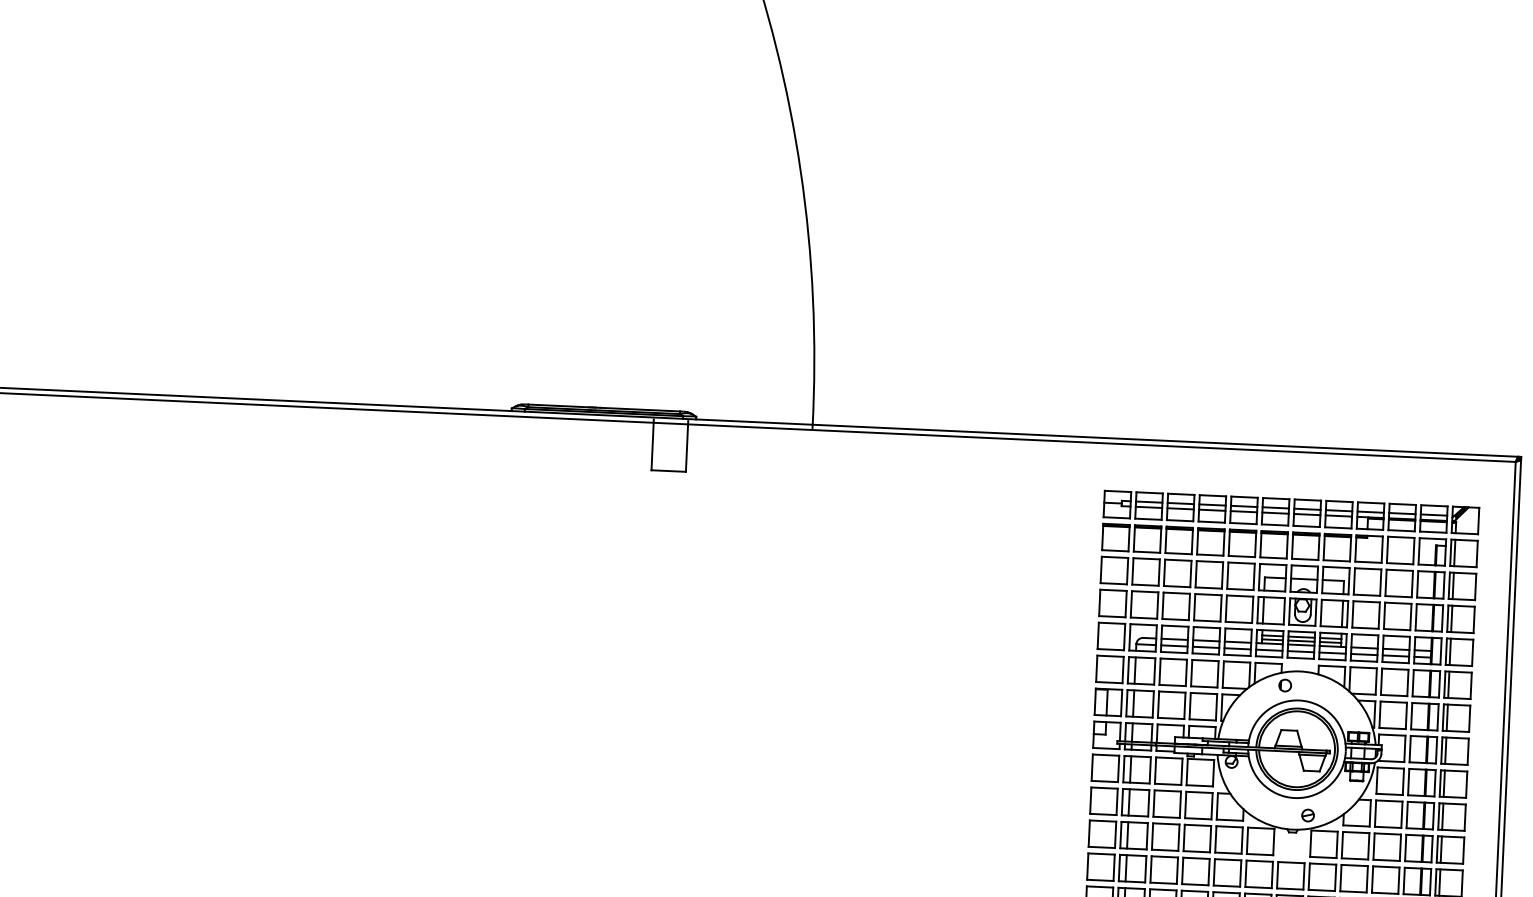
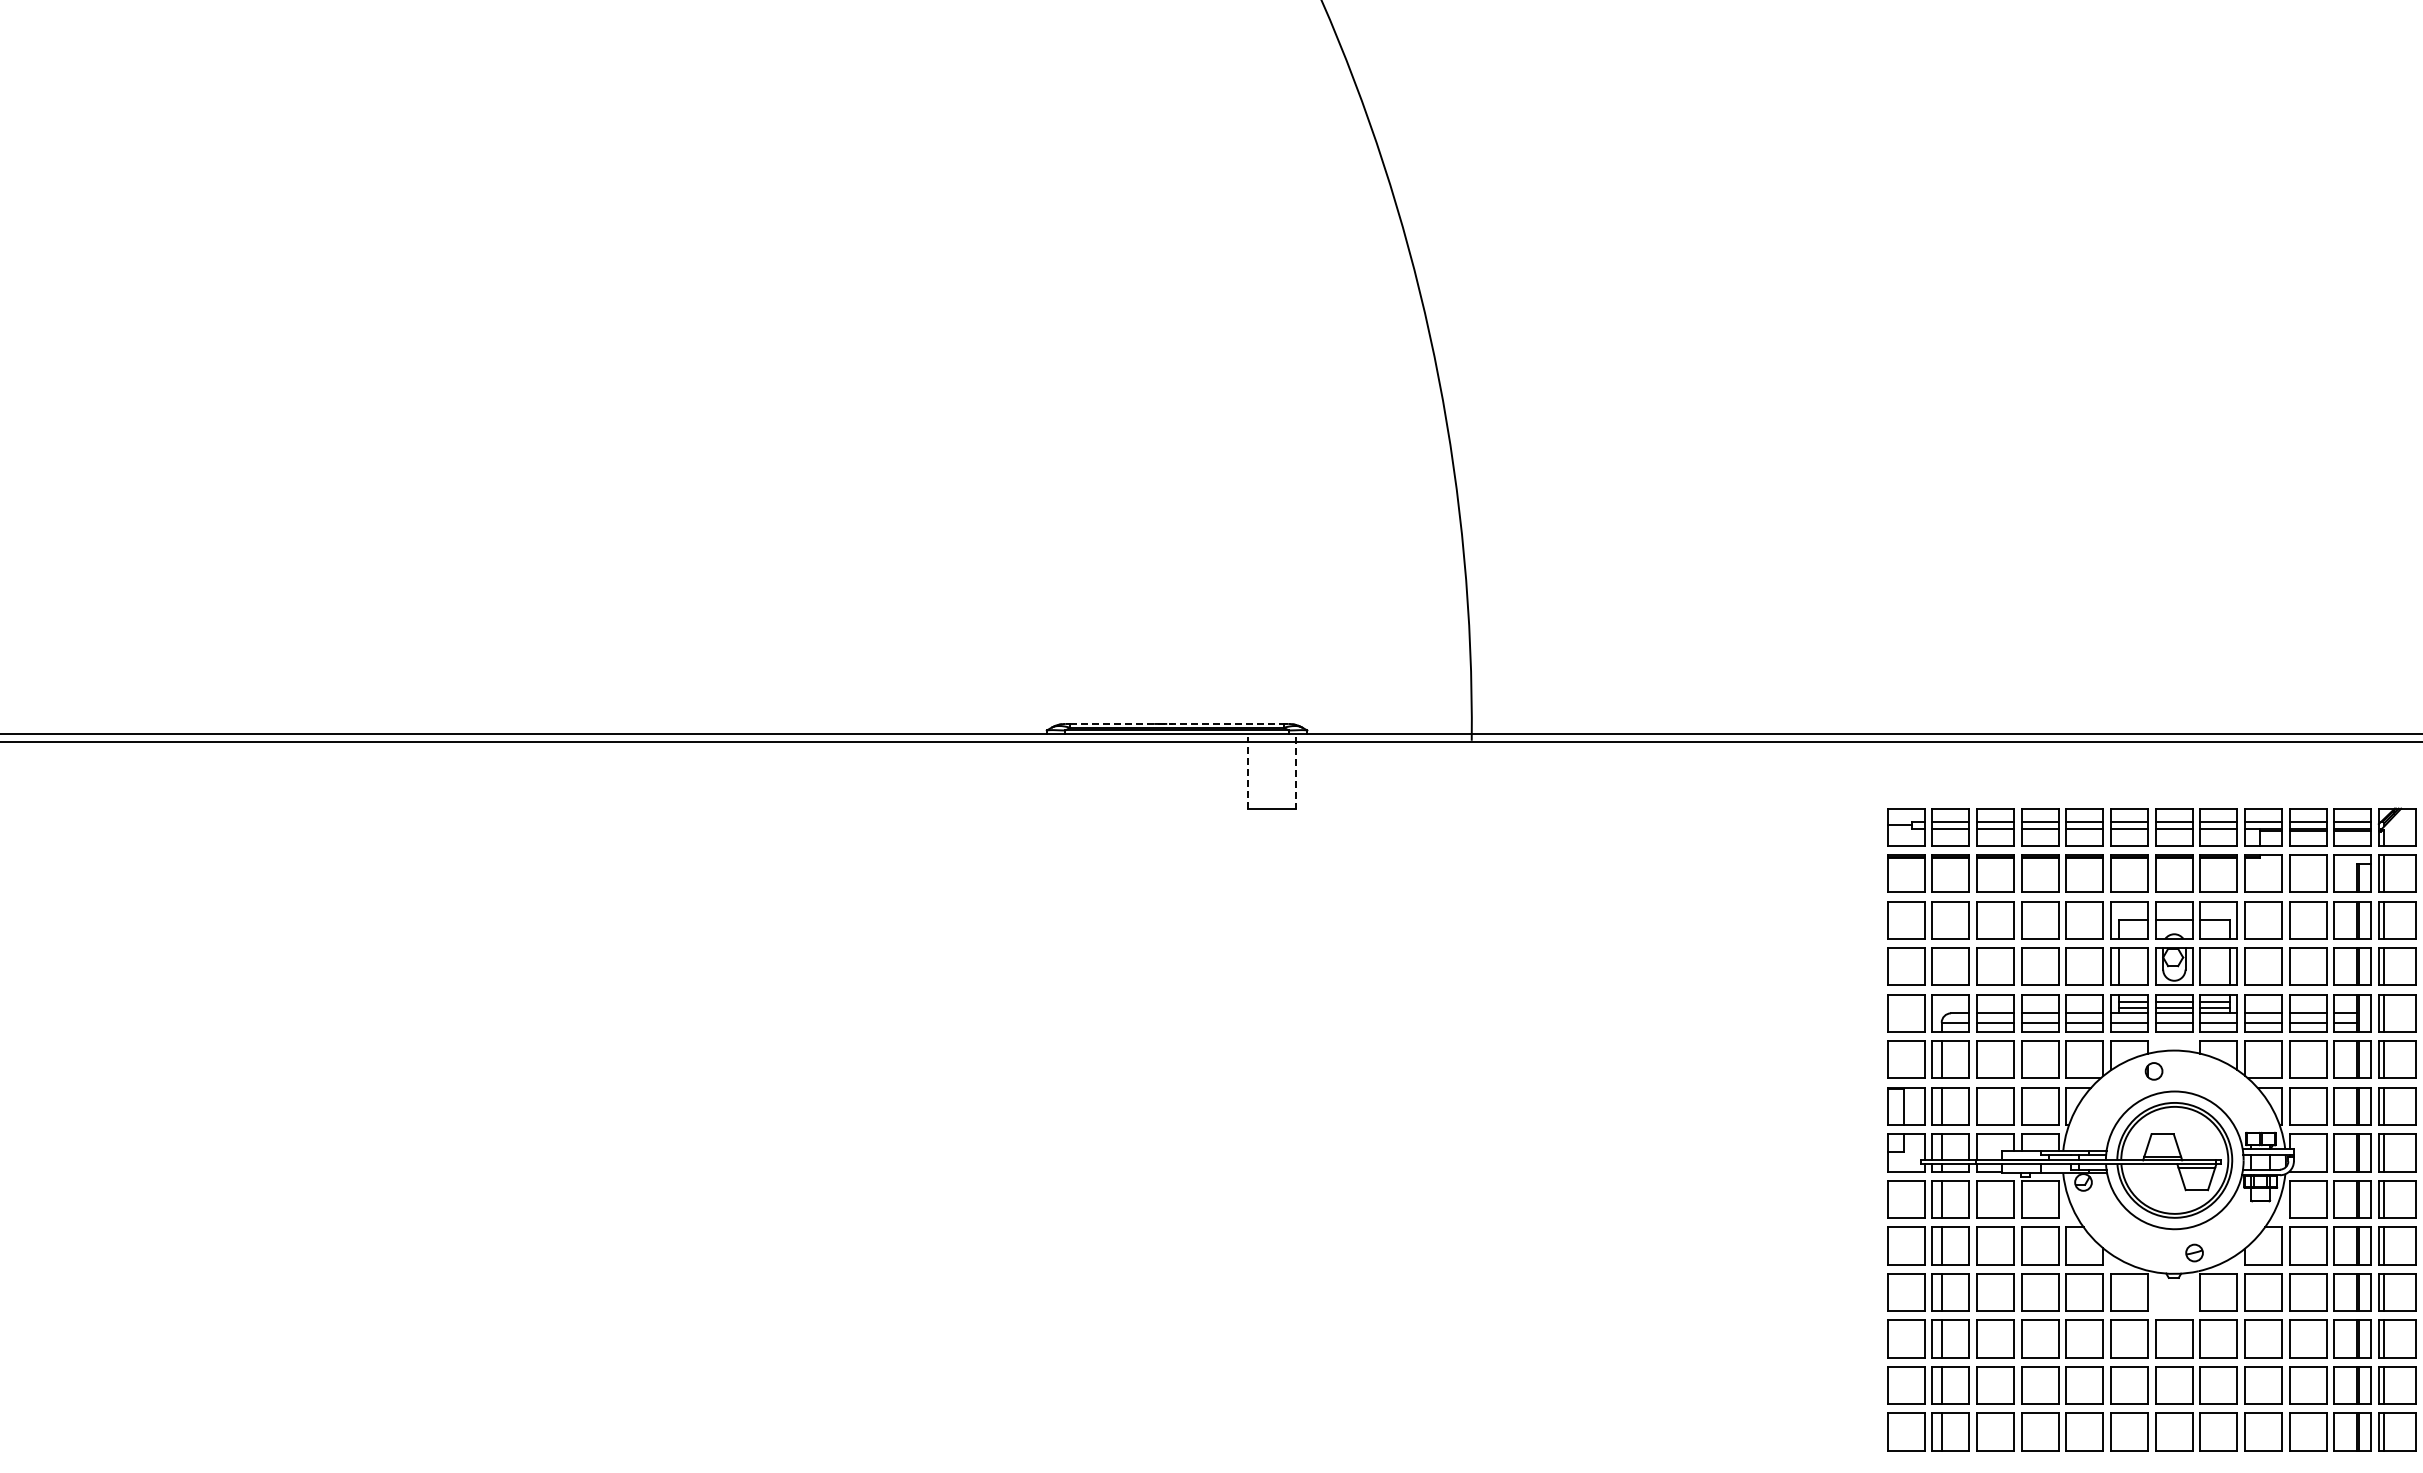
line: (604, 407) -> (1177, 723), solid -> dashed
line: (652, 444) -> (1247, 772), solid -> dashed
line: (687, 446) -> (1296, 772), solid -> dashed

